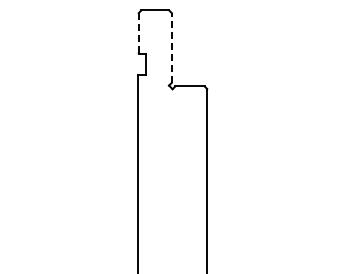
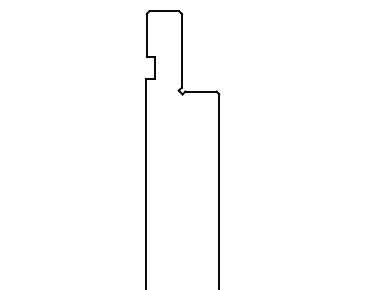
line: (138, 33) -> (146, 35), dashed -> solid
line: (171, 47) -> (181, 50), dashed -> solid

